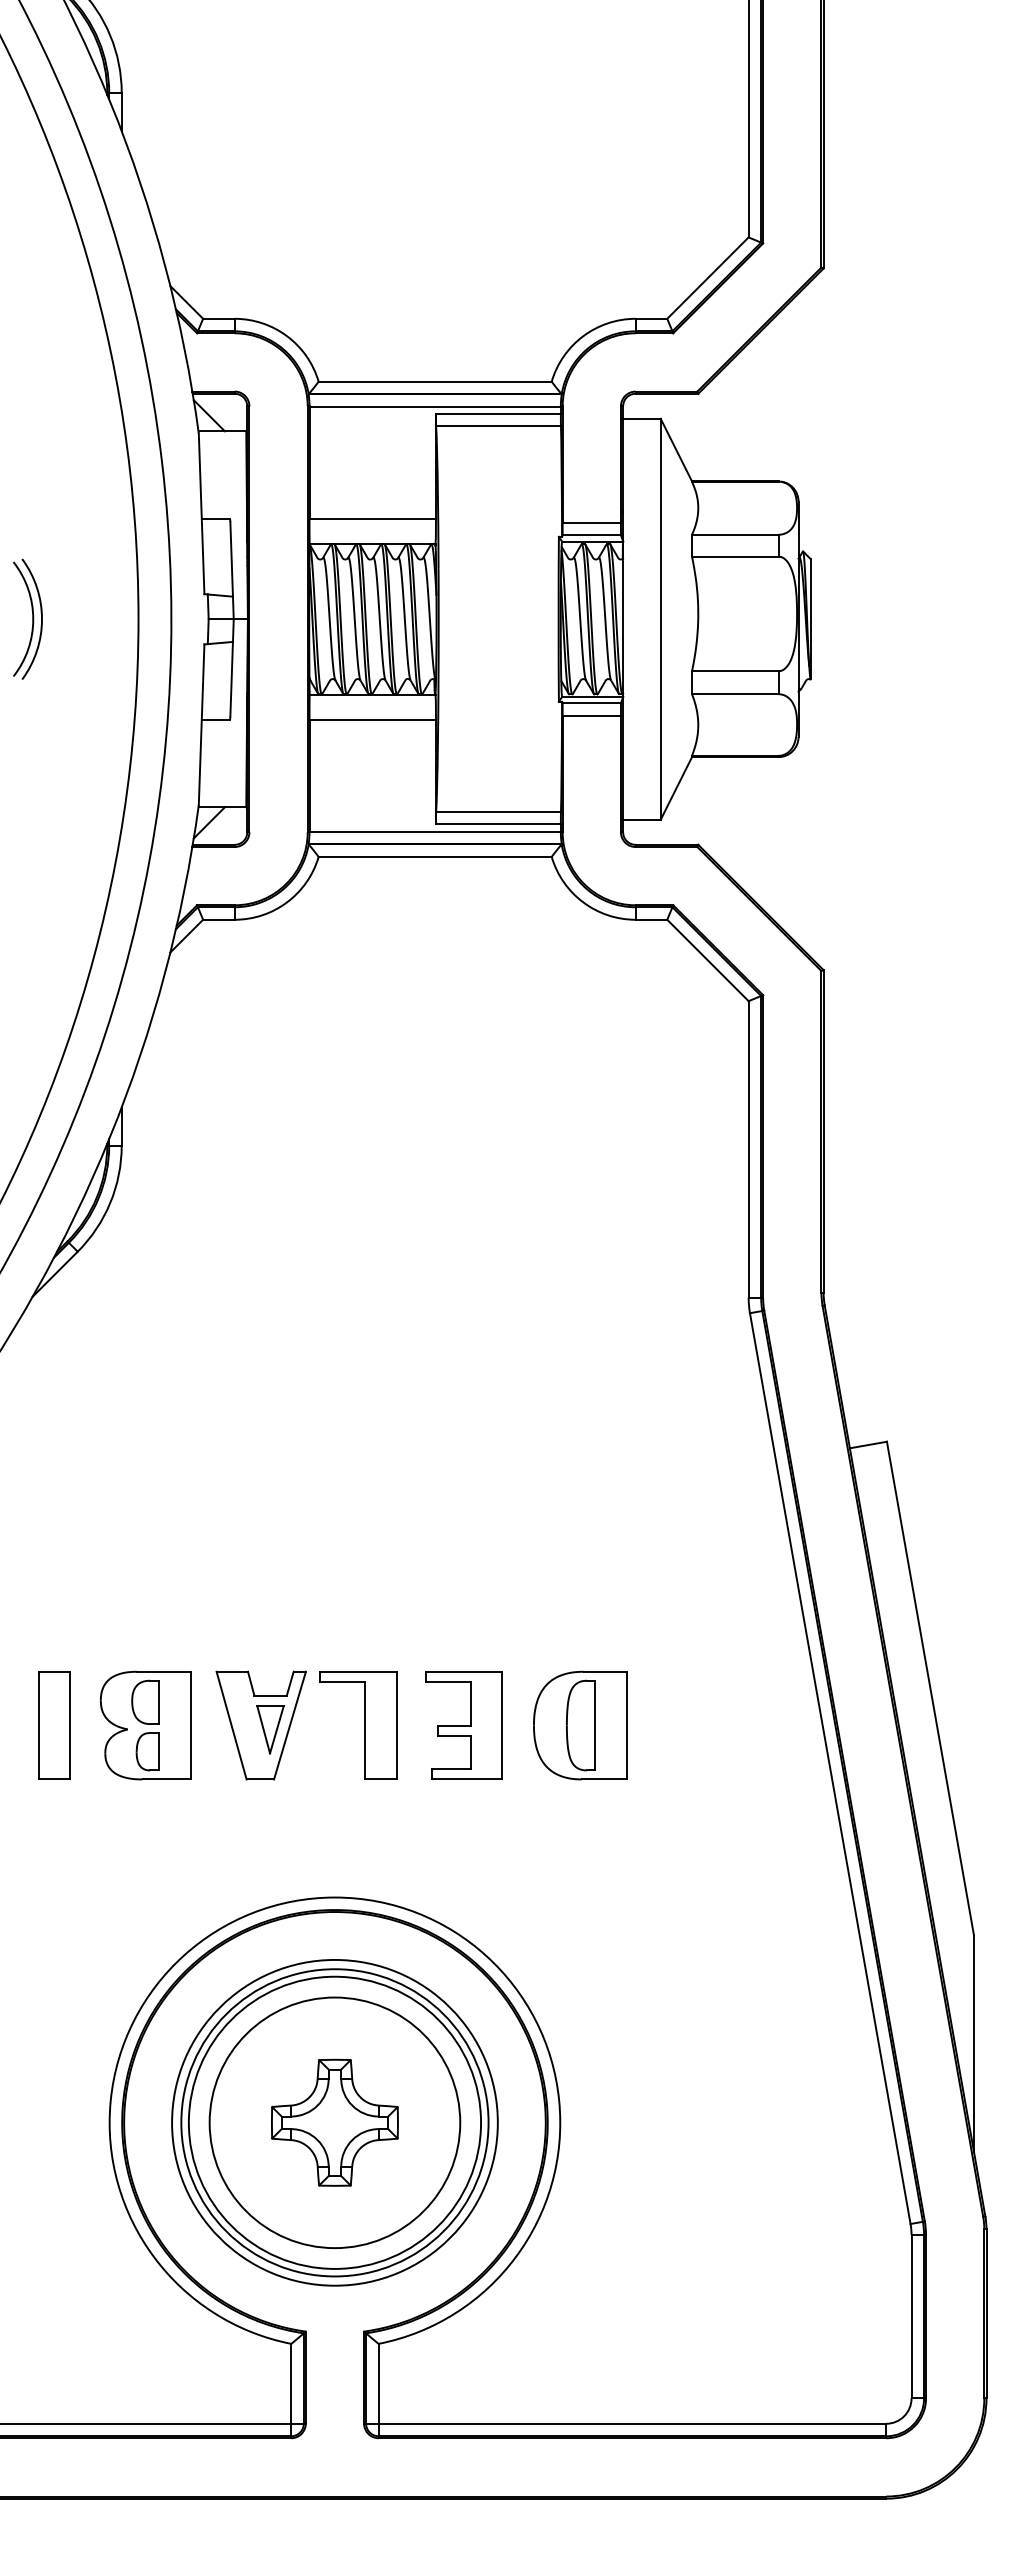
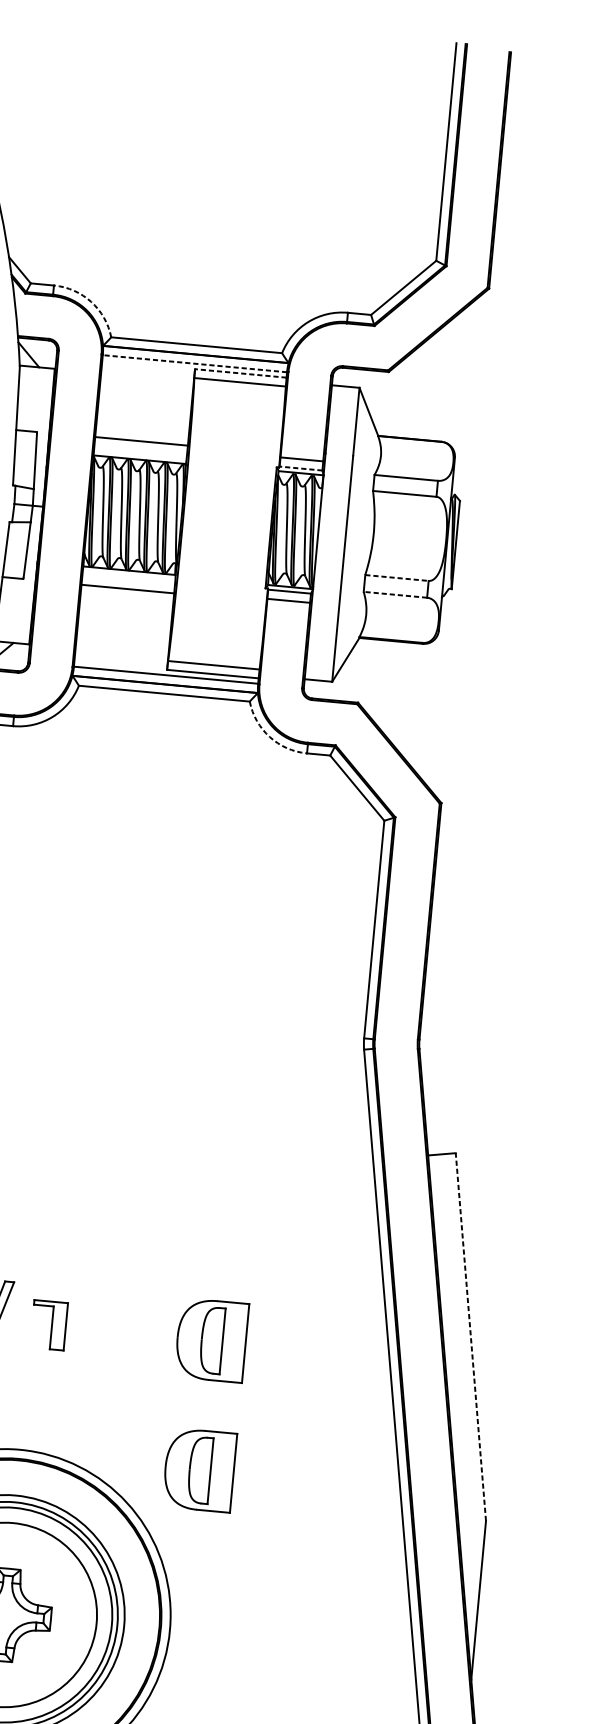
arc: (287, 336) -> (91, 302), solid -> dashed
line: (435, 406) -> (195, 363), solid -> dashed
line: (497, 414) -> (240, 373), solid -> dashed
line: (591, 535) -> (300, 468), solid -> dashed
line: (735, 671) -> (397, 578), solid -> dashed
line: (734, 694) -> (394, 594), solid -> dashed
arc: (583, 902) -> (269, 737), solid -> dashed
line: (930, 1688) -> (470, 1337), solid -> dashed
part: (358, 1725) -> (49, 1325), size x0.6
part: (463, 1725) -> (126, 1332), removed
part: (580, 1902) -> (199, 1470), added

